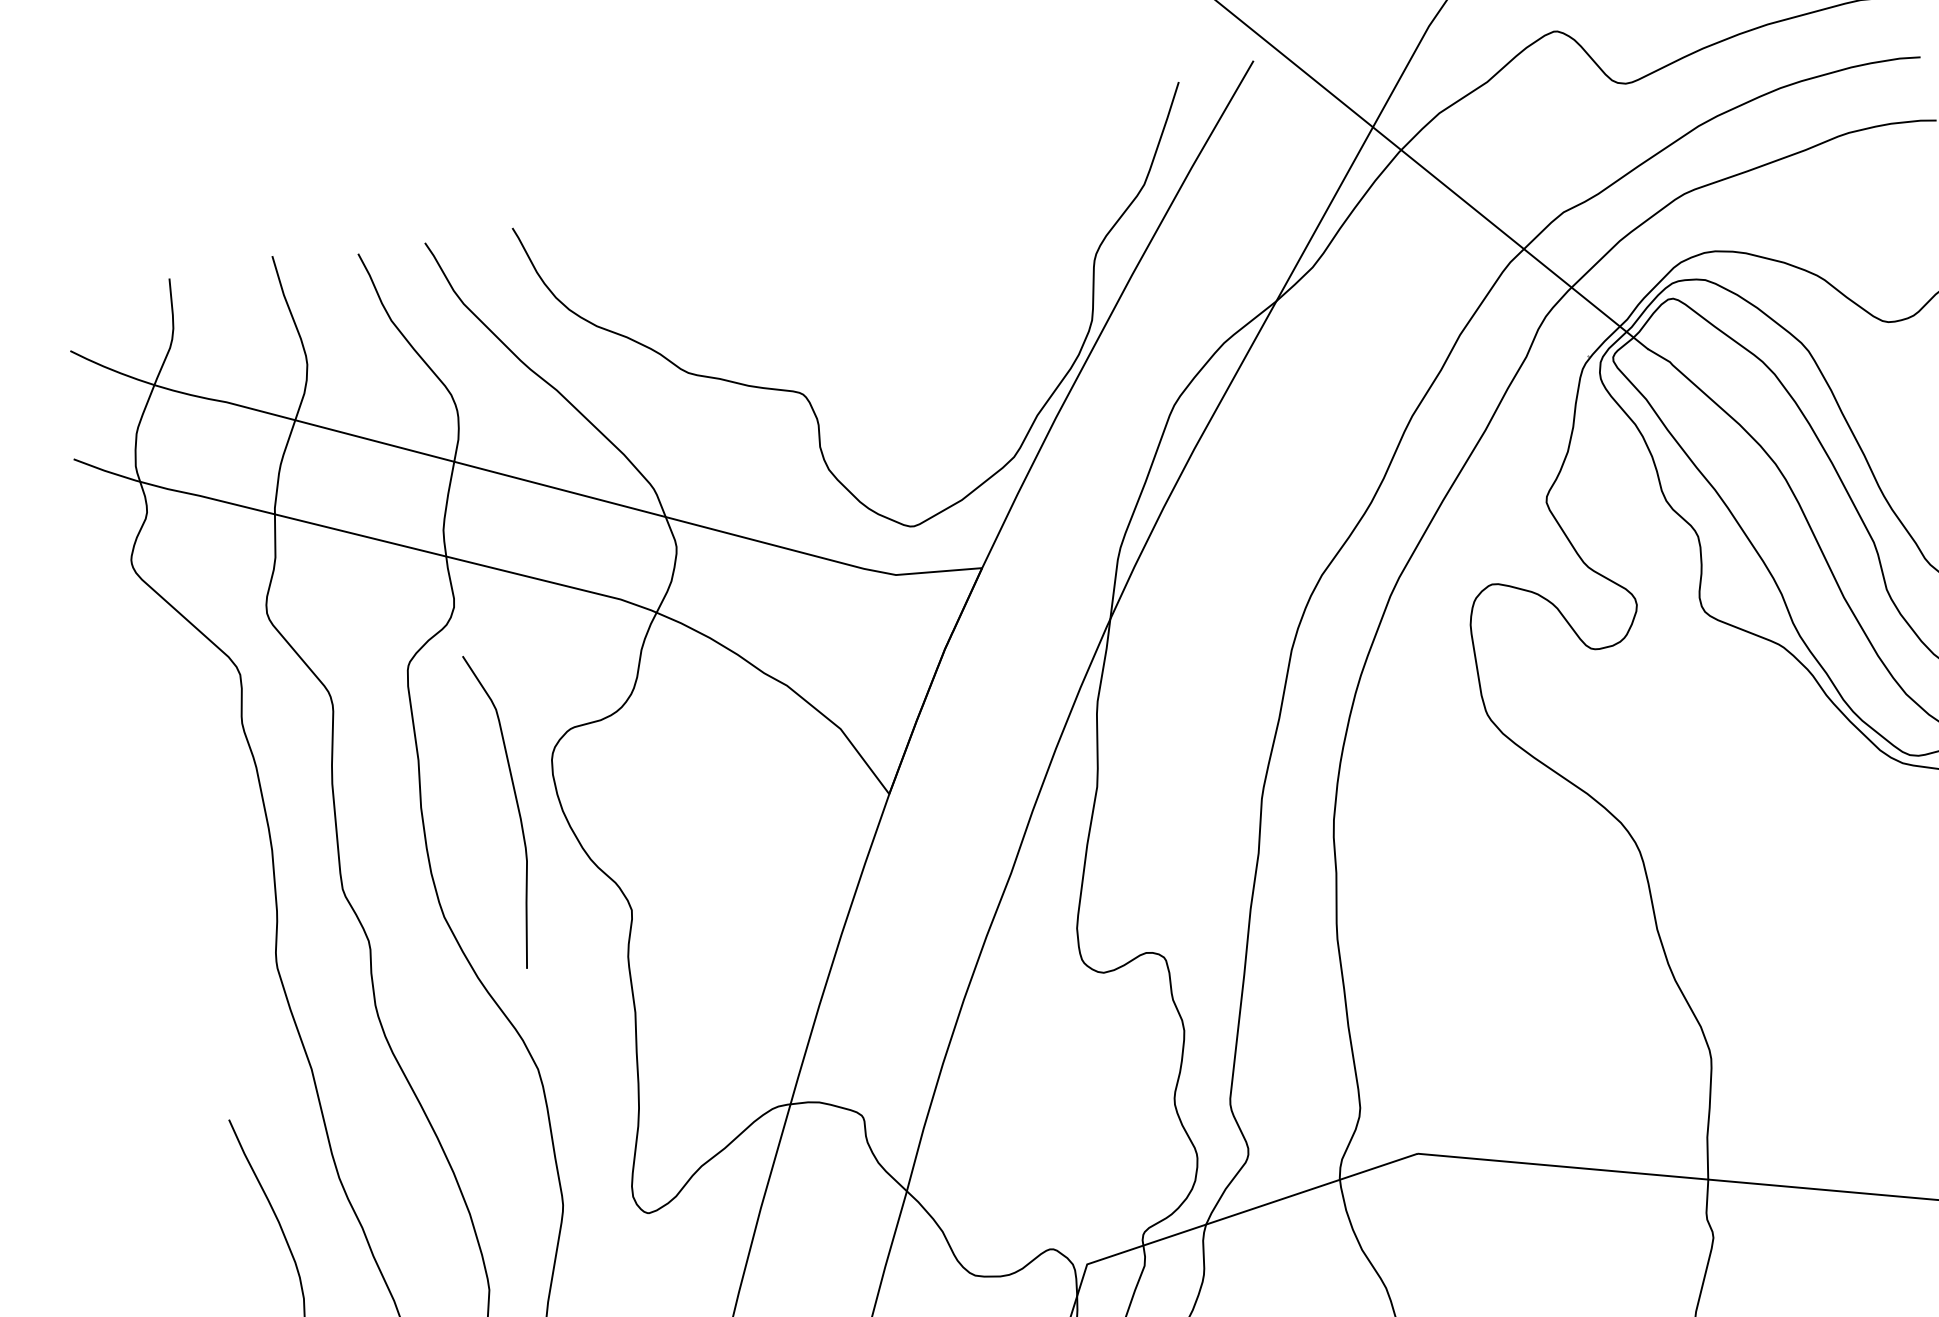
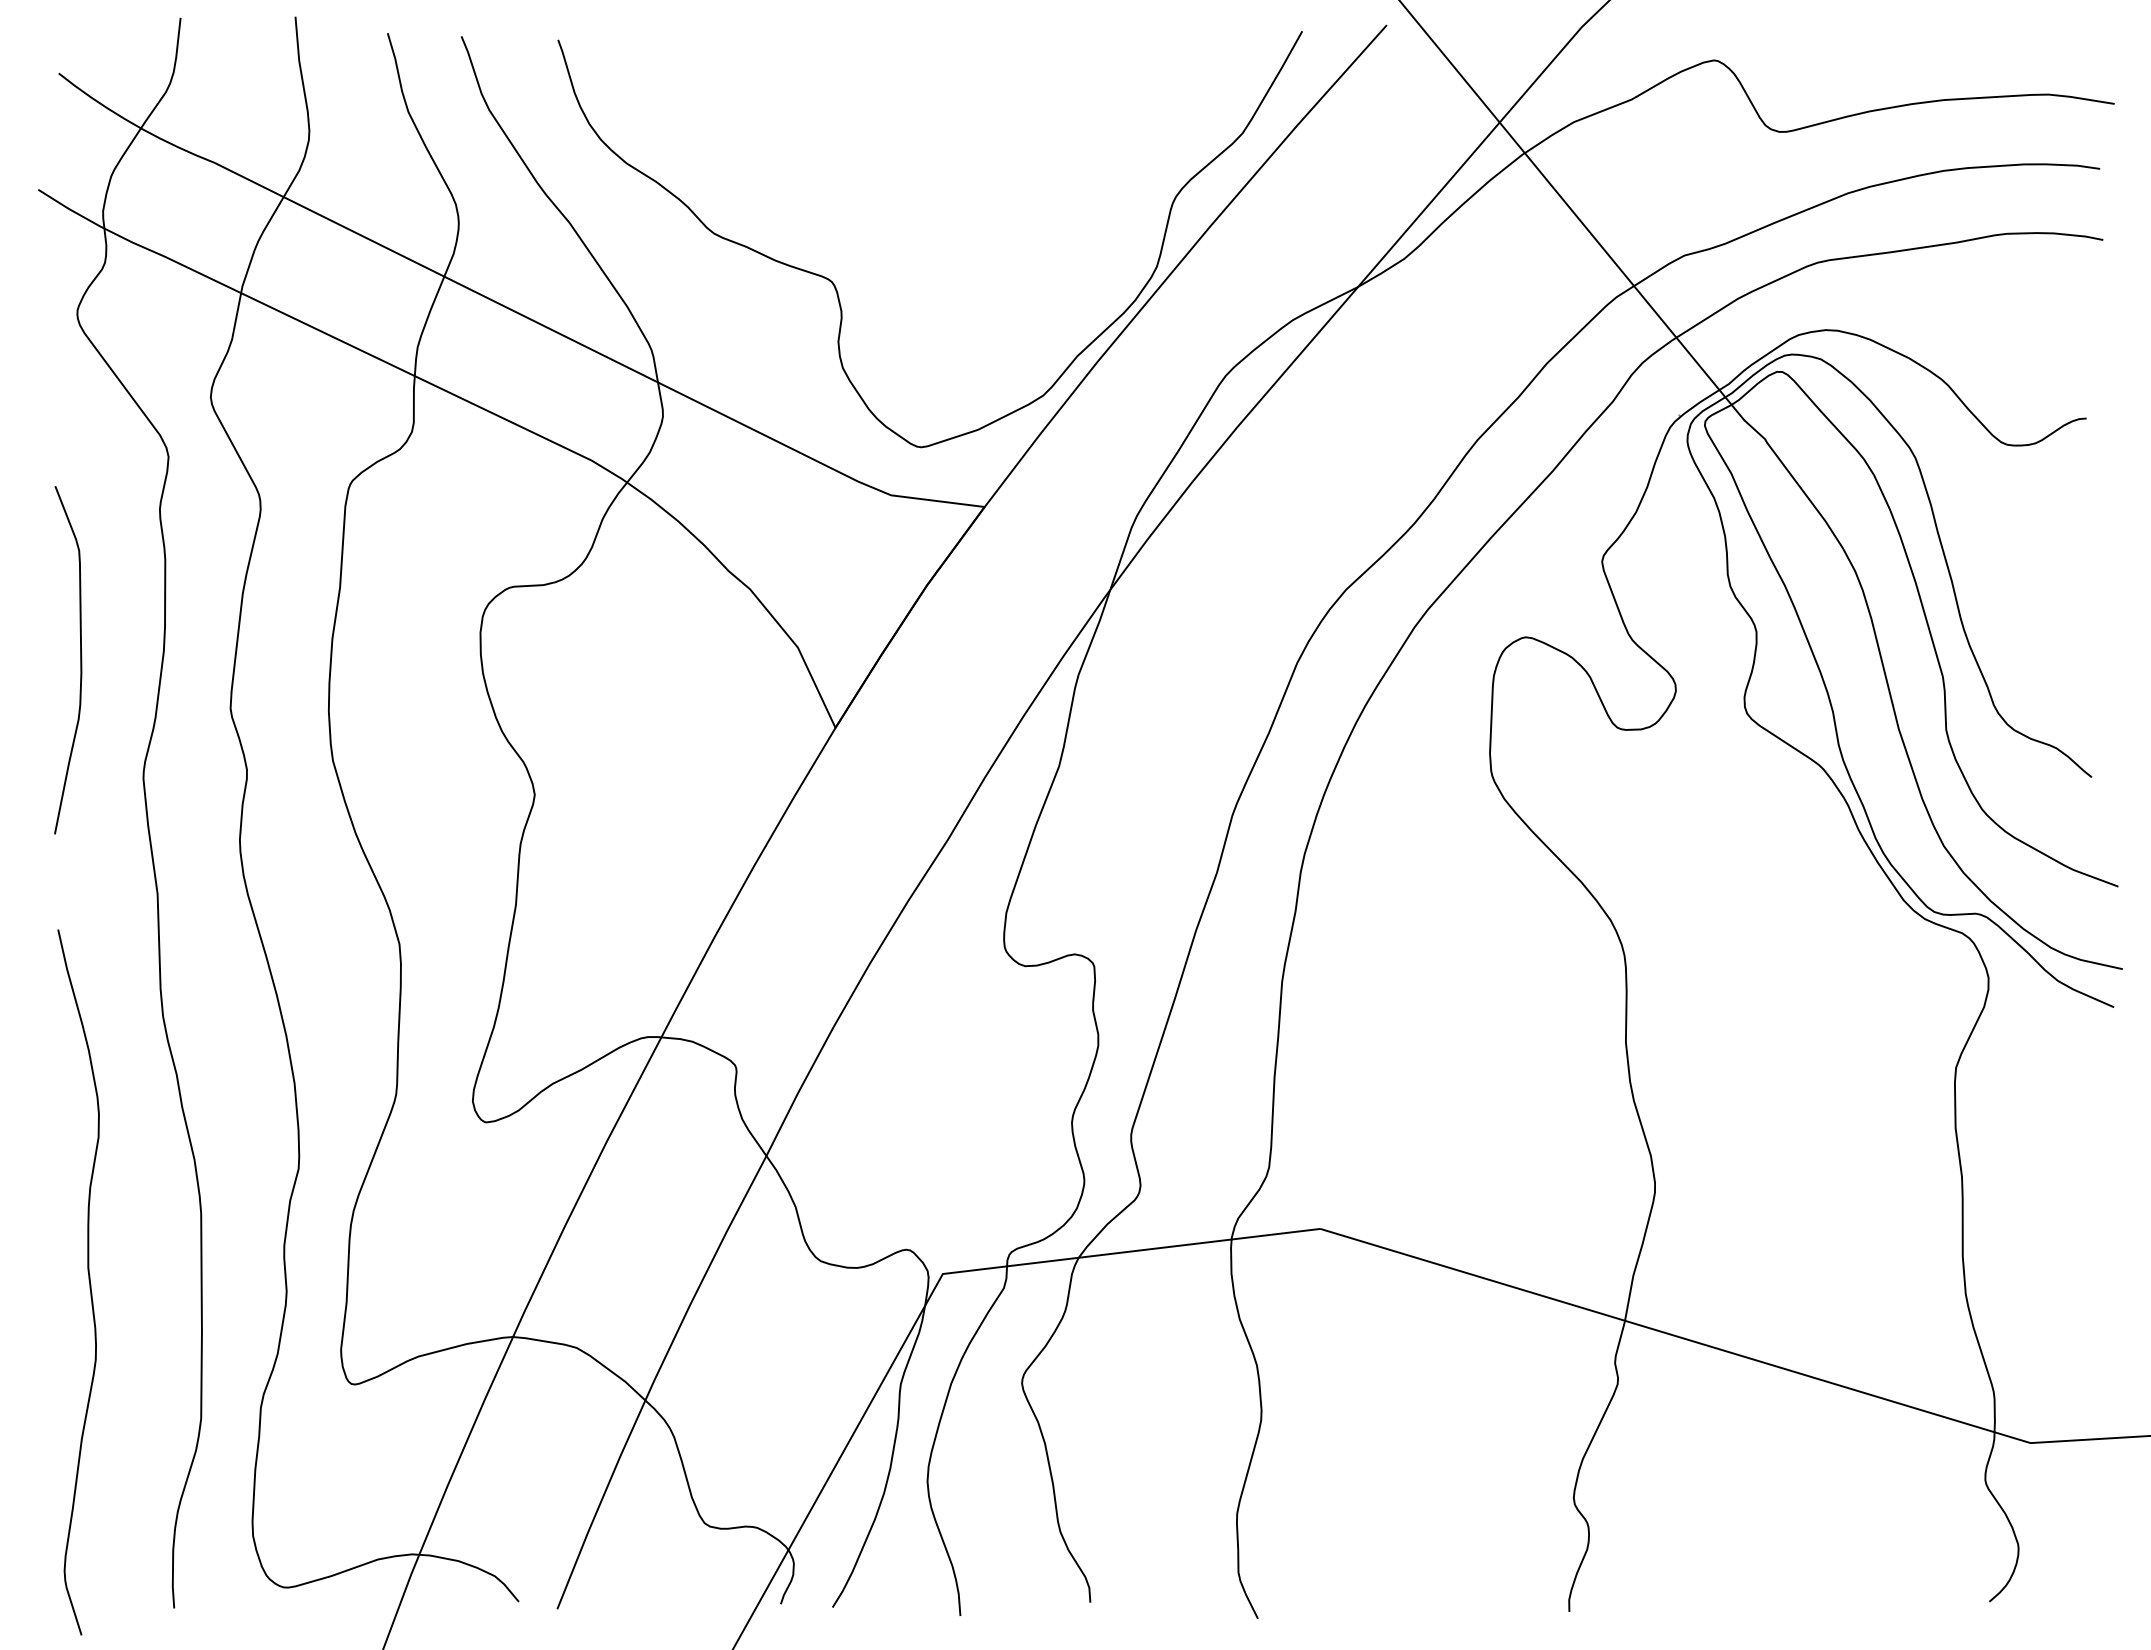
curve: (517, 808) -> (80, 660), moved

